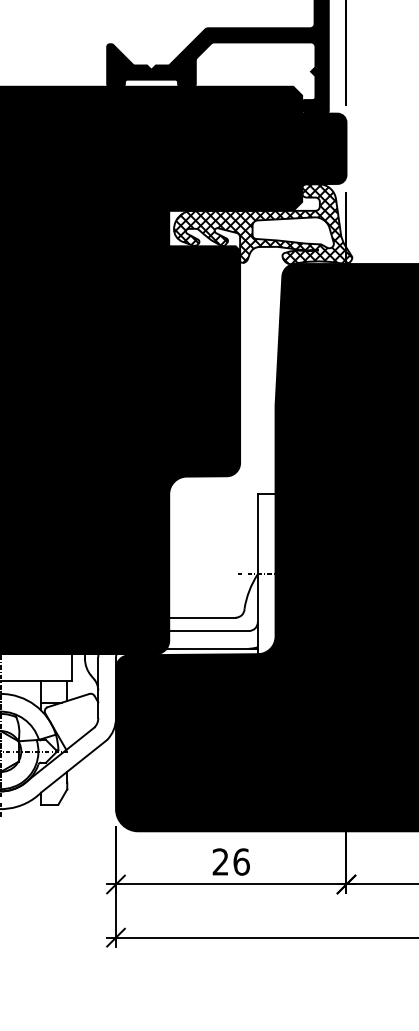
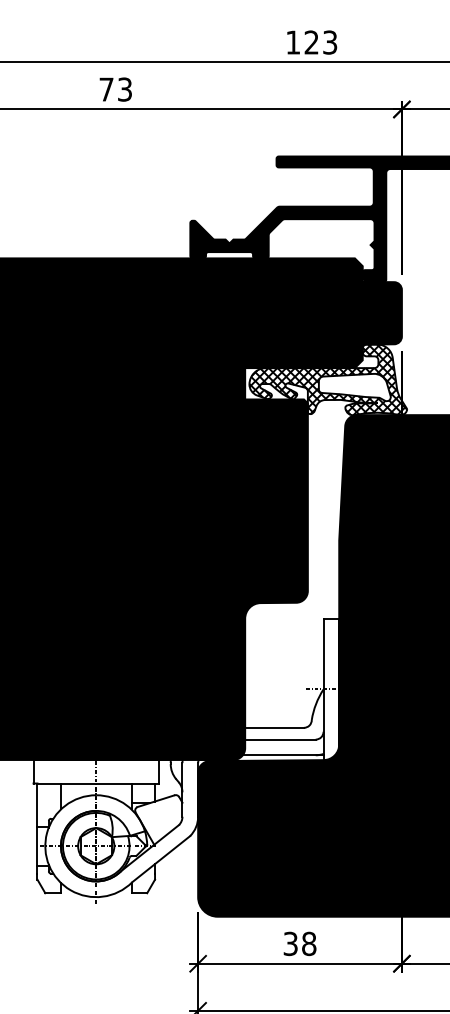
text: (230, 861) -> (299, 943), 26 -> 38

